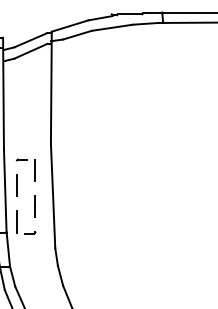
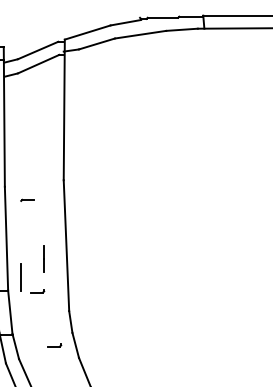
line: (35, 170) -> (44, 213), removed
line: (17, 185) -> (21, 232), removed
part: (43, 275) -> (54, 345), added

